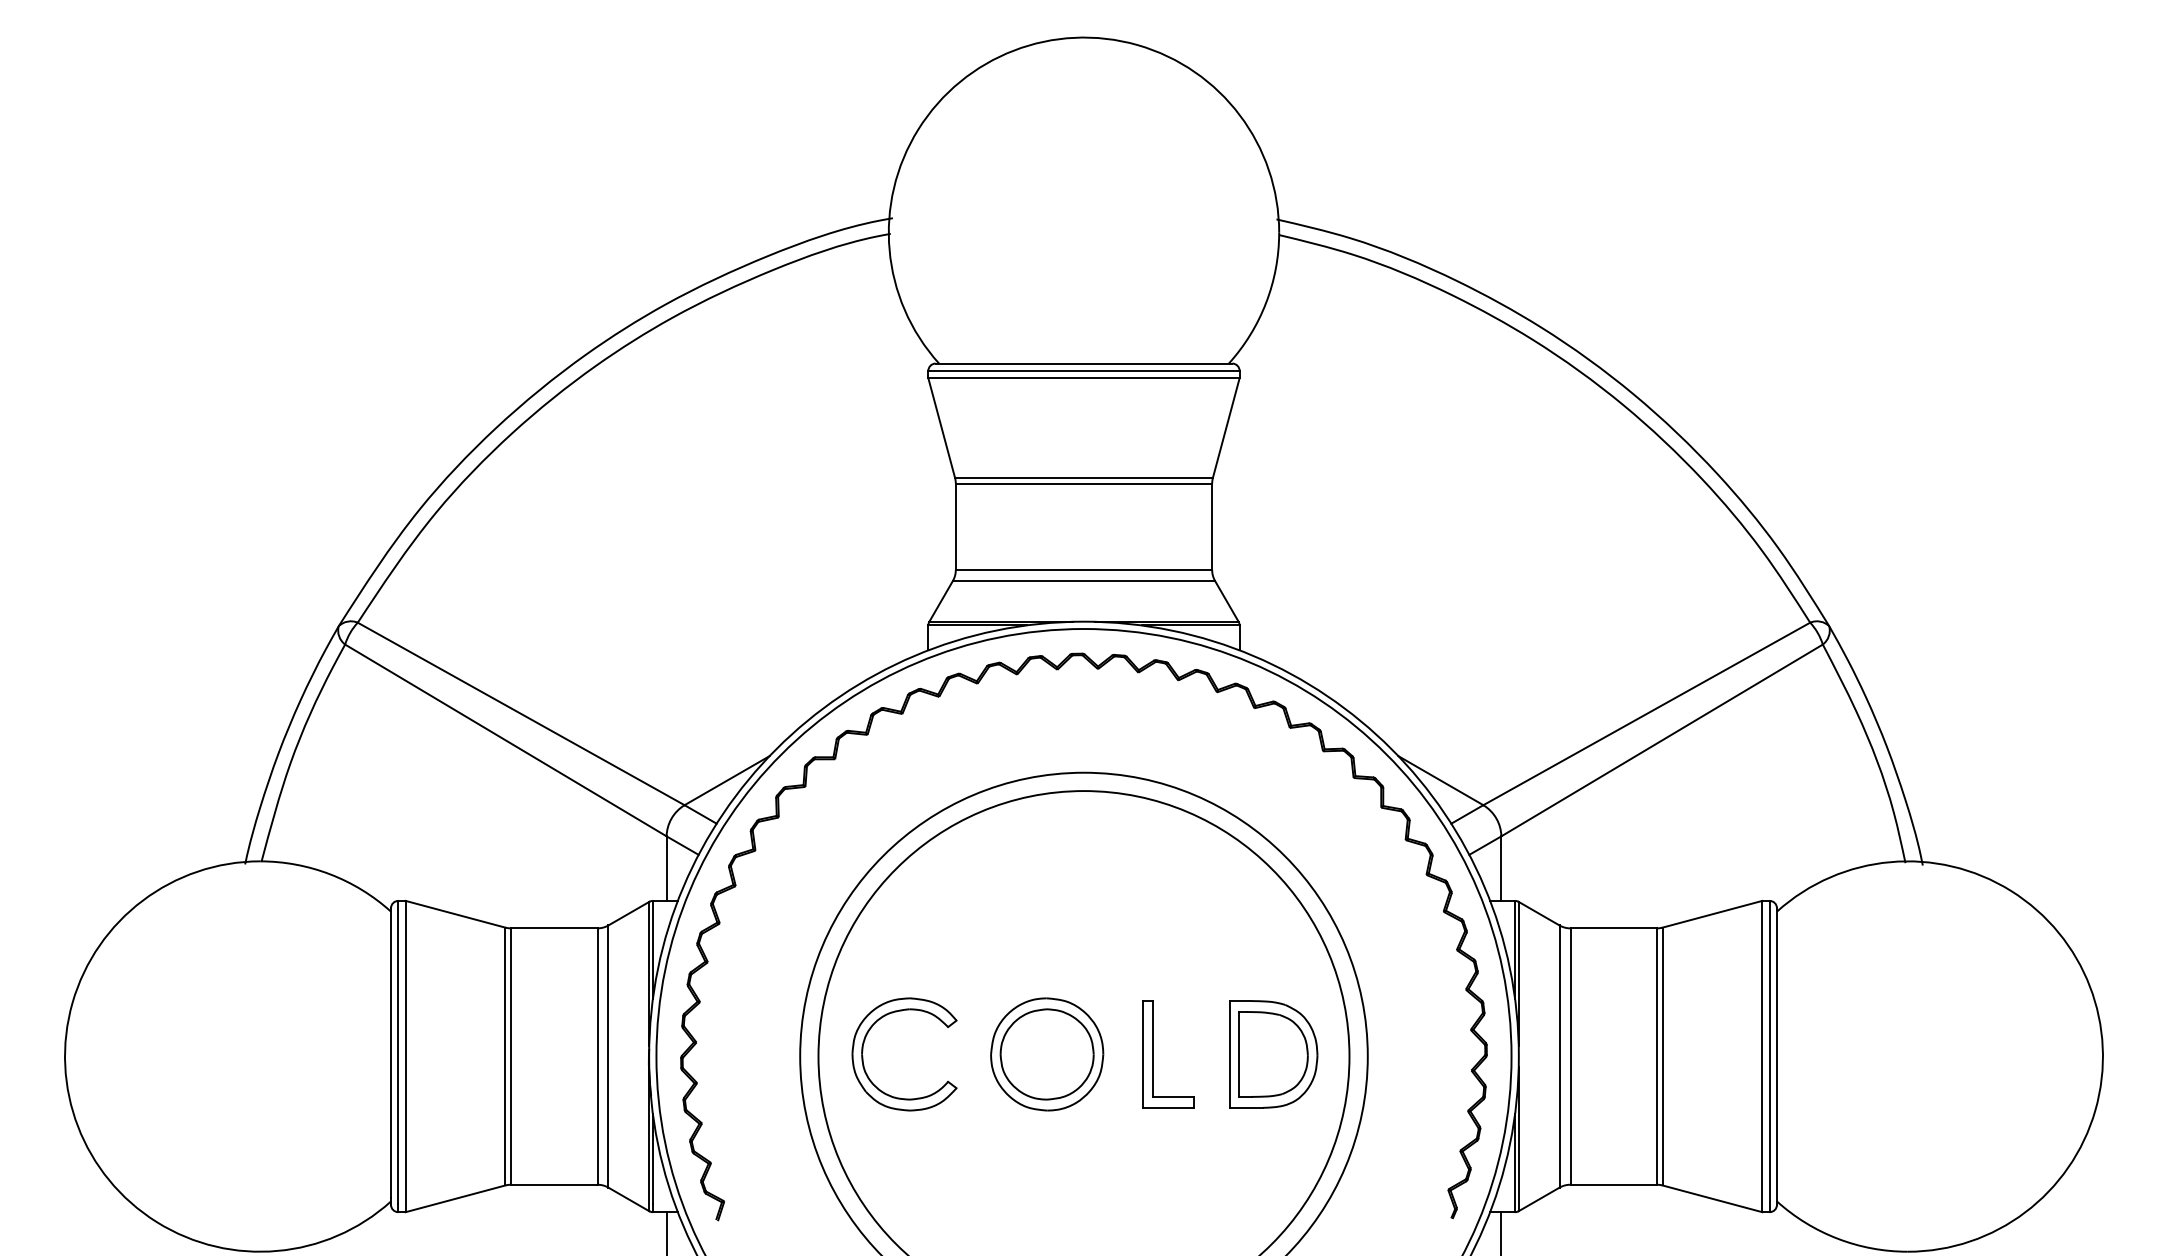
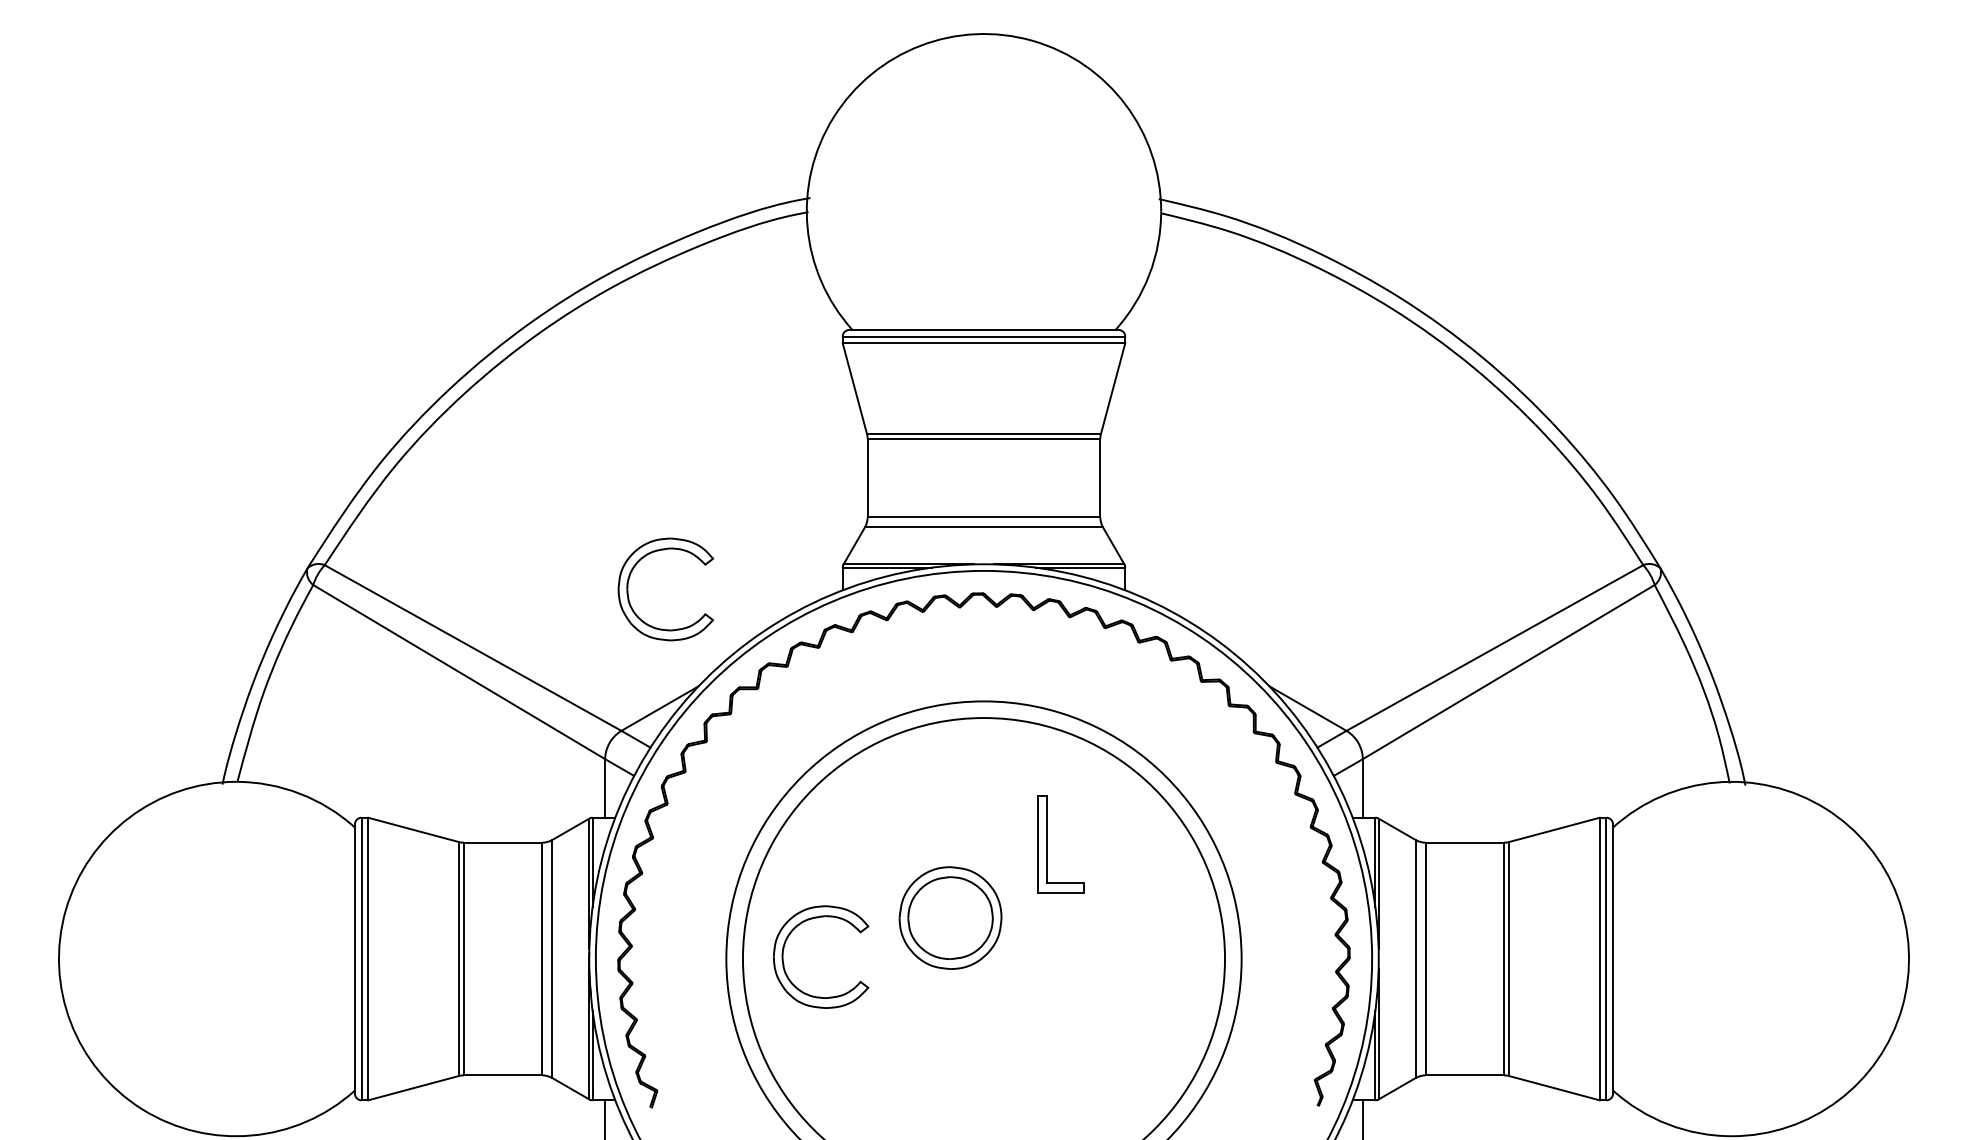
part: (692, 651) -> (628, 591), added
part: (1047, 1054) -> (950, 918), moved
part: (1153, 1054) -> (1047, 844), moved
part: (1273, 1054) -> (1156, 957), removed

